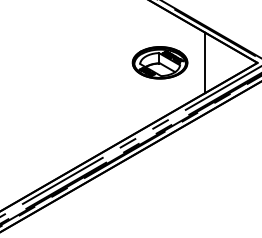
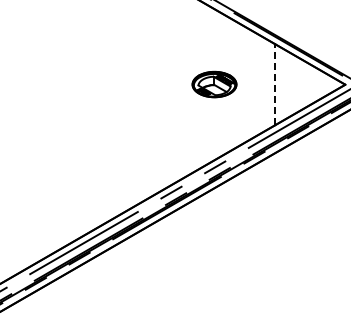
part: (160, 62) -> (214, 84), size x0.6
line: (205, 62) -> (275, 84), solid -> dashed

